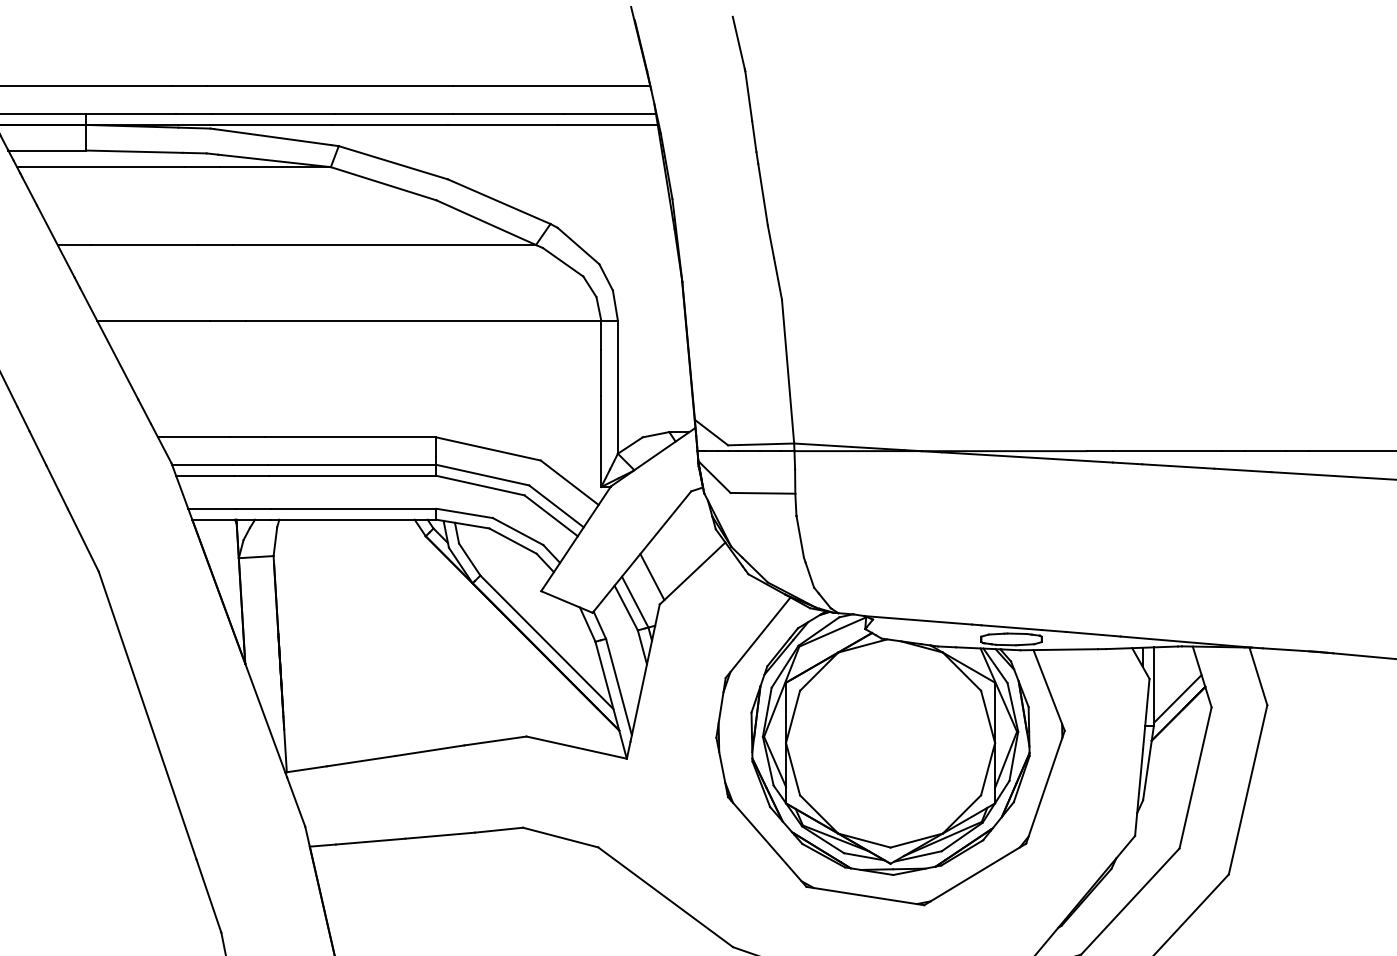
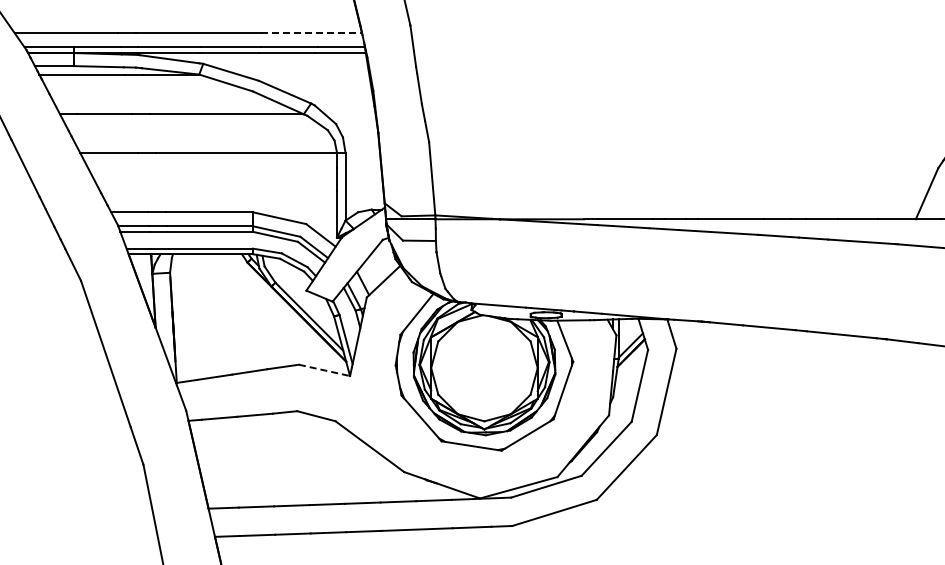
line: (553, 86) -> (312, 33), solid -> dashed
line: (578, 747) -> (325, 370), solid -> dashed

